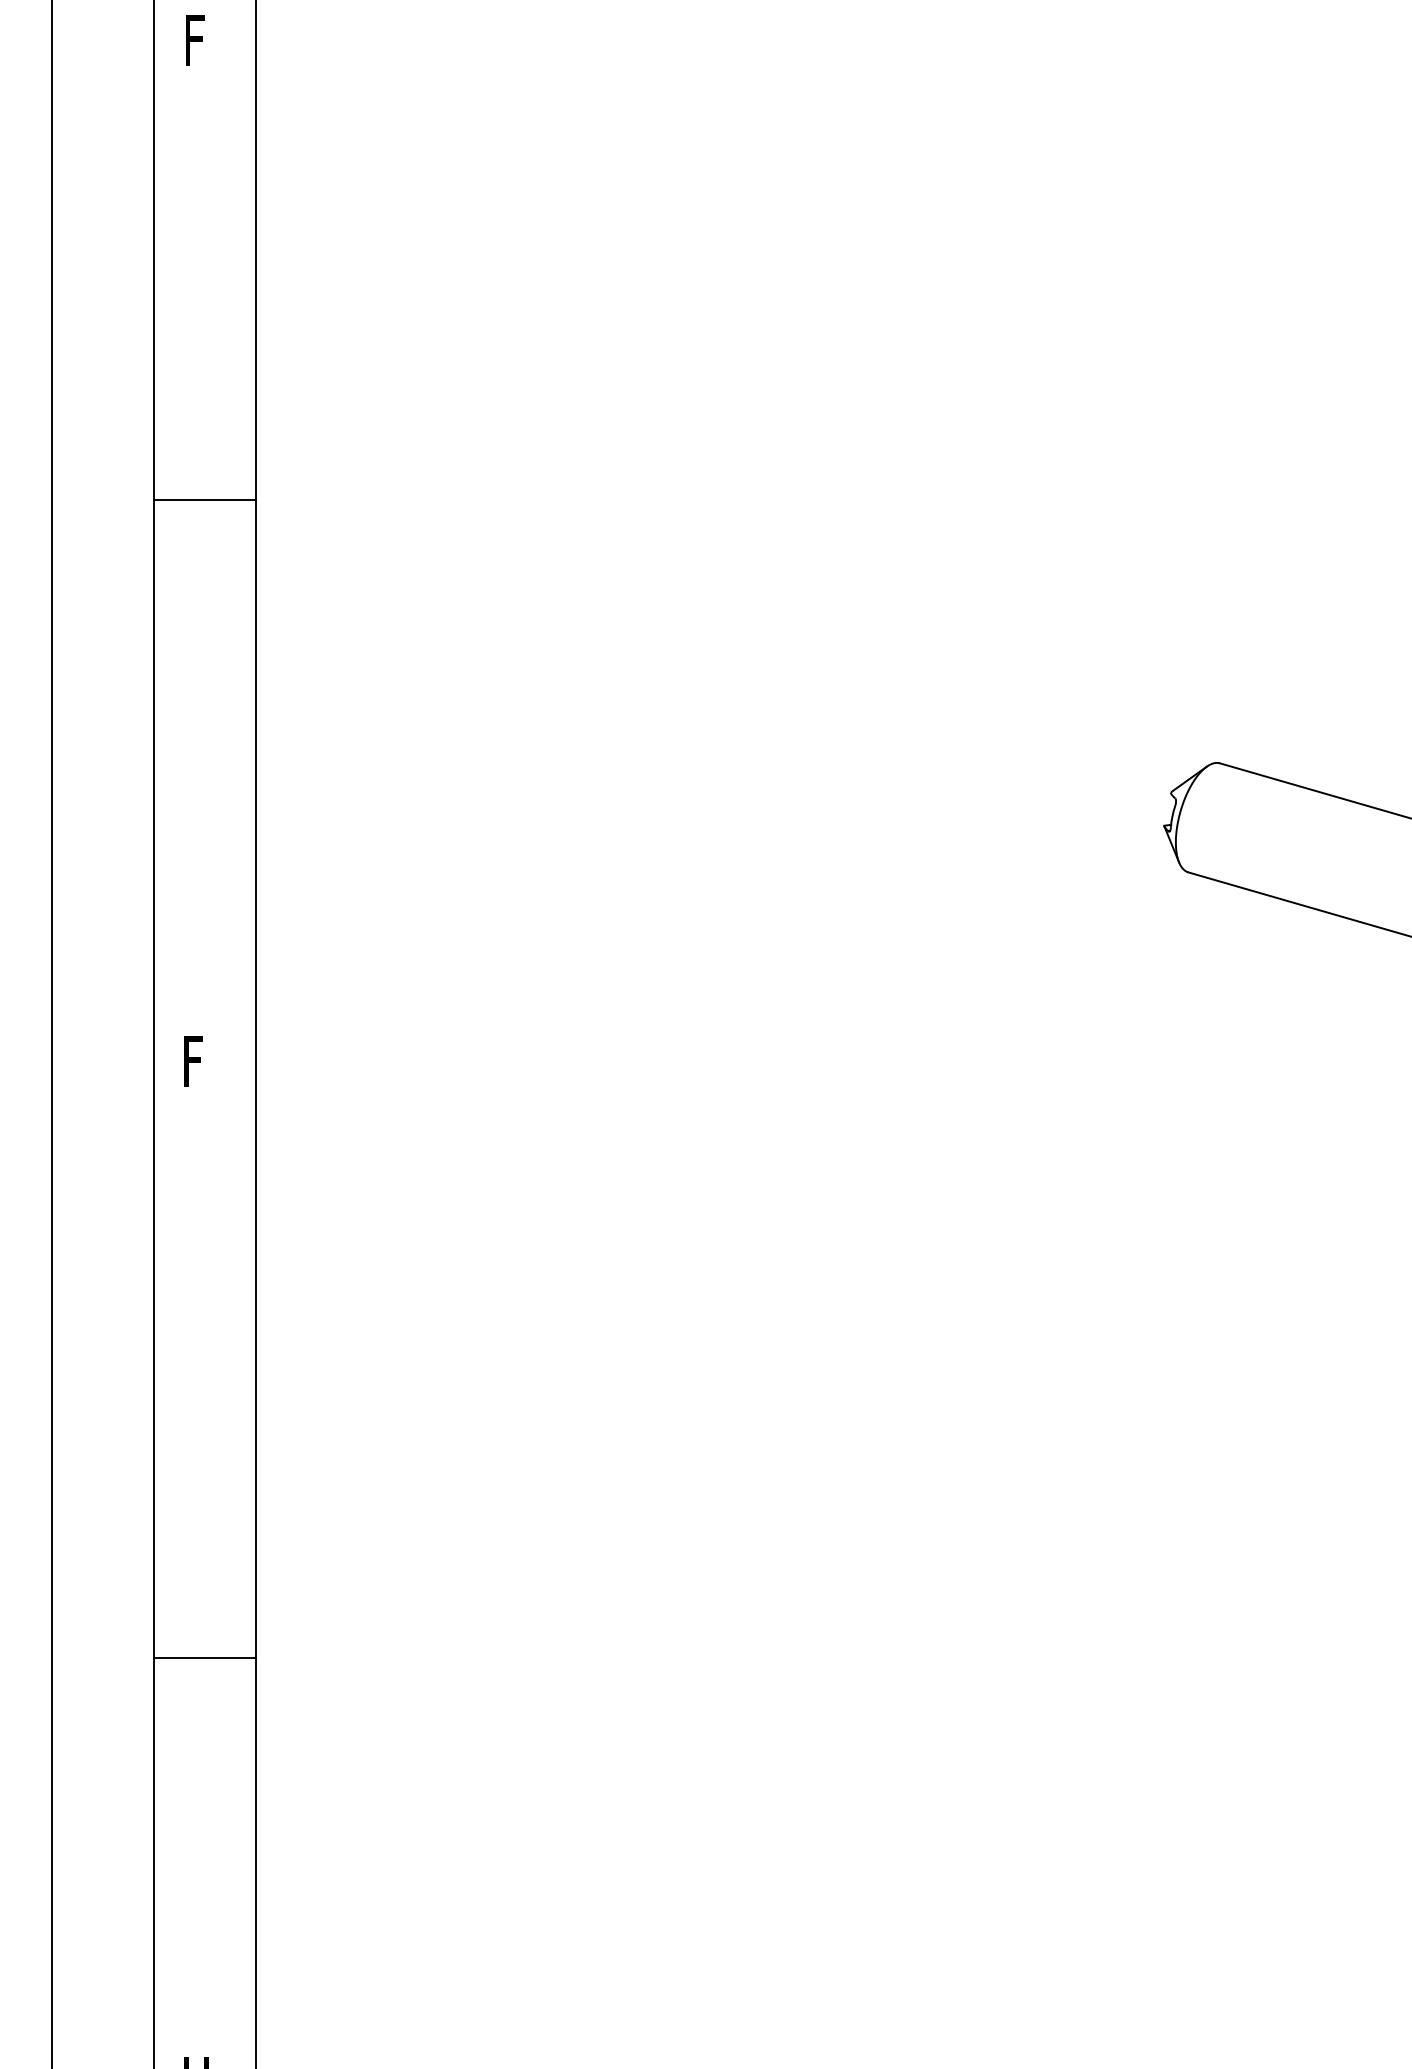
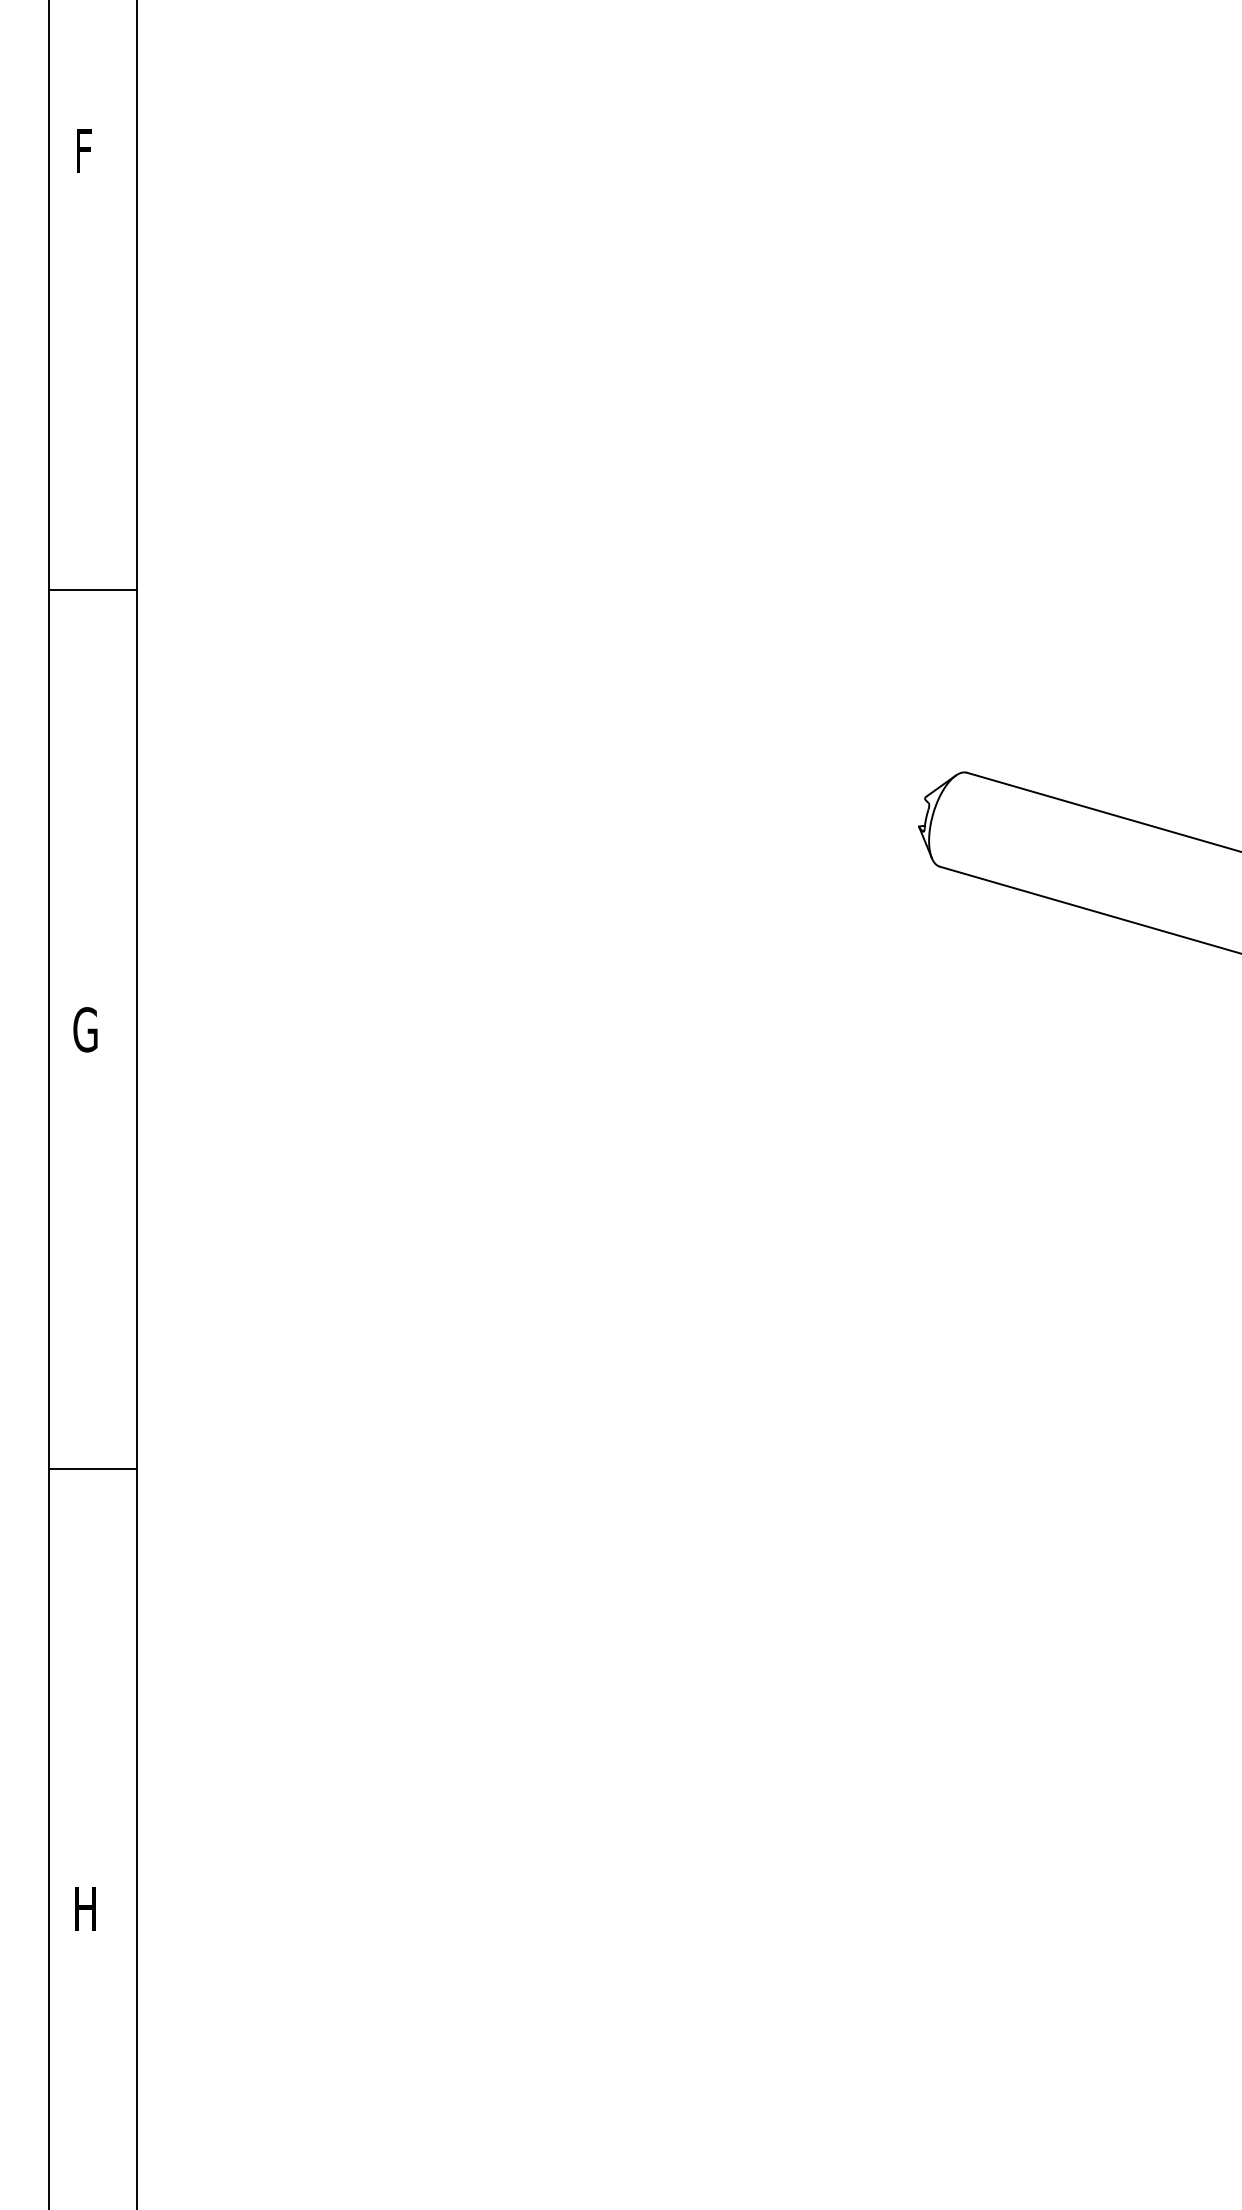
line: (204, 500) -> (92, 590), moved
text: (196, 1061) -> (85, 1029), F -> G
line: (204, 1658) -> (92, 1469), moved

